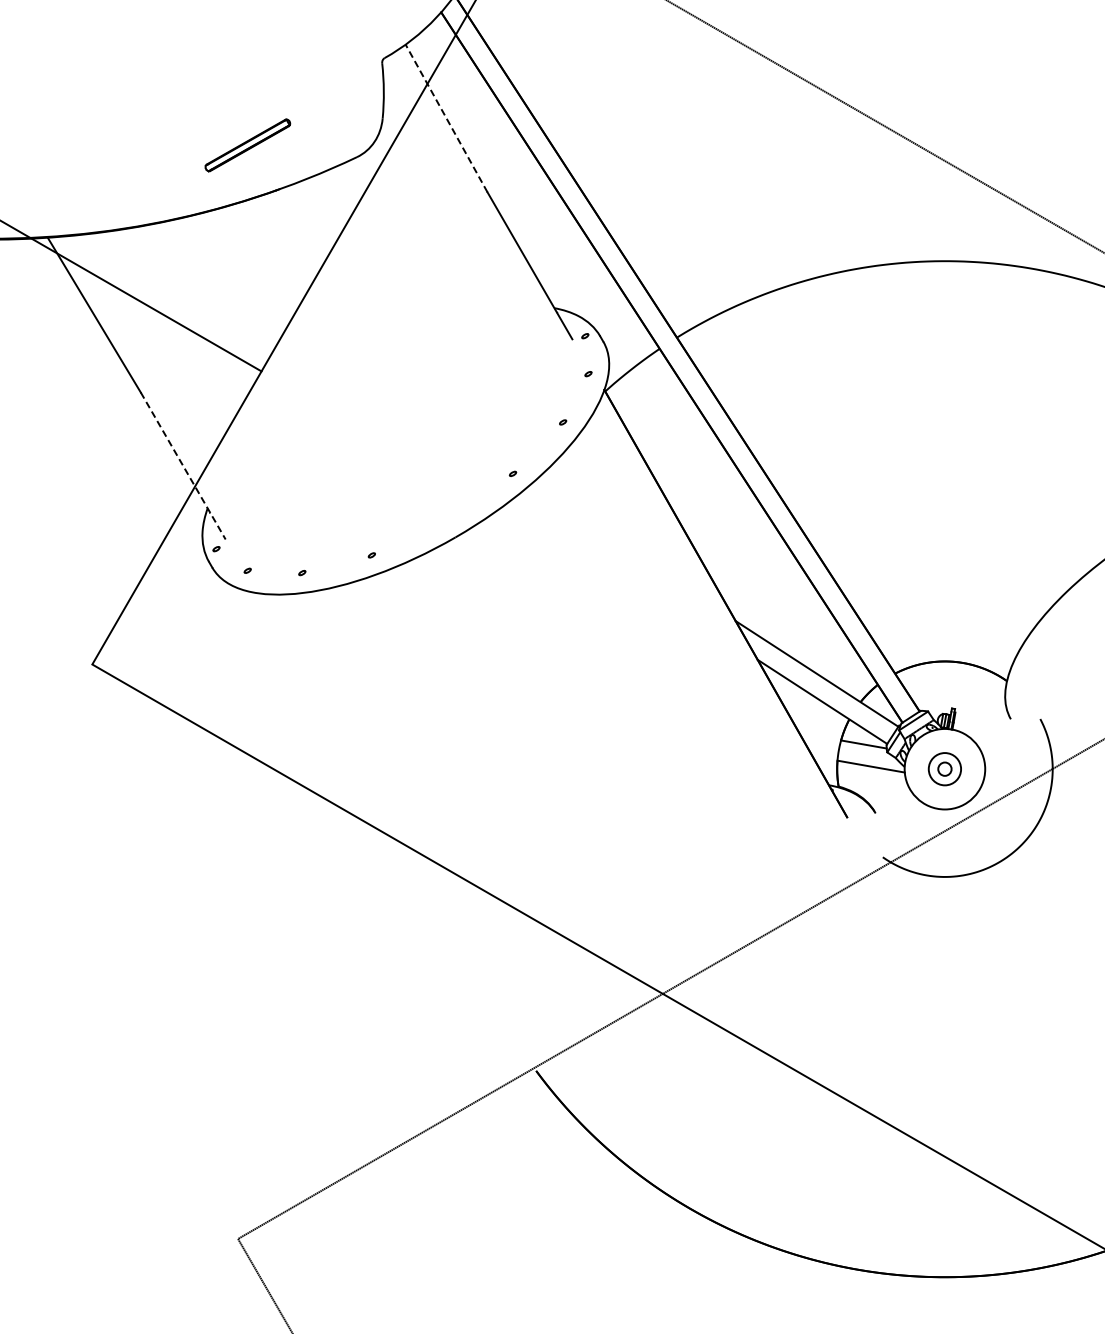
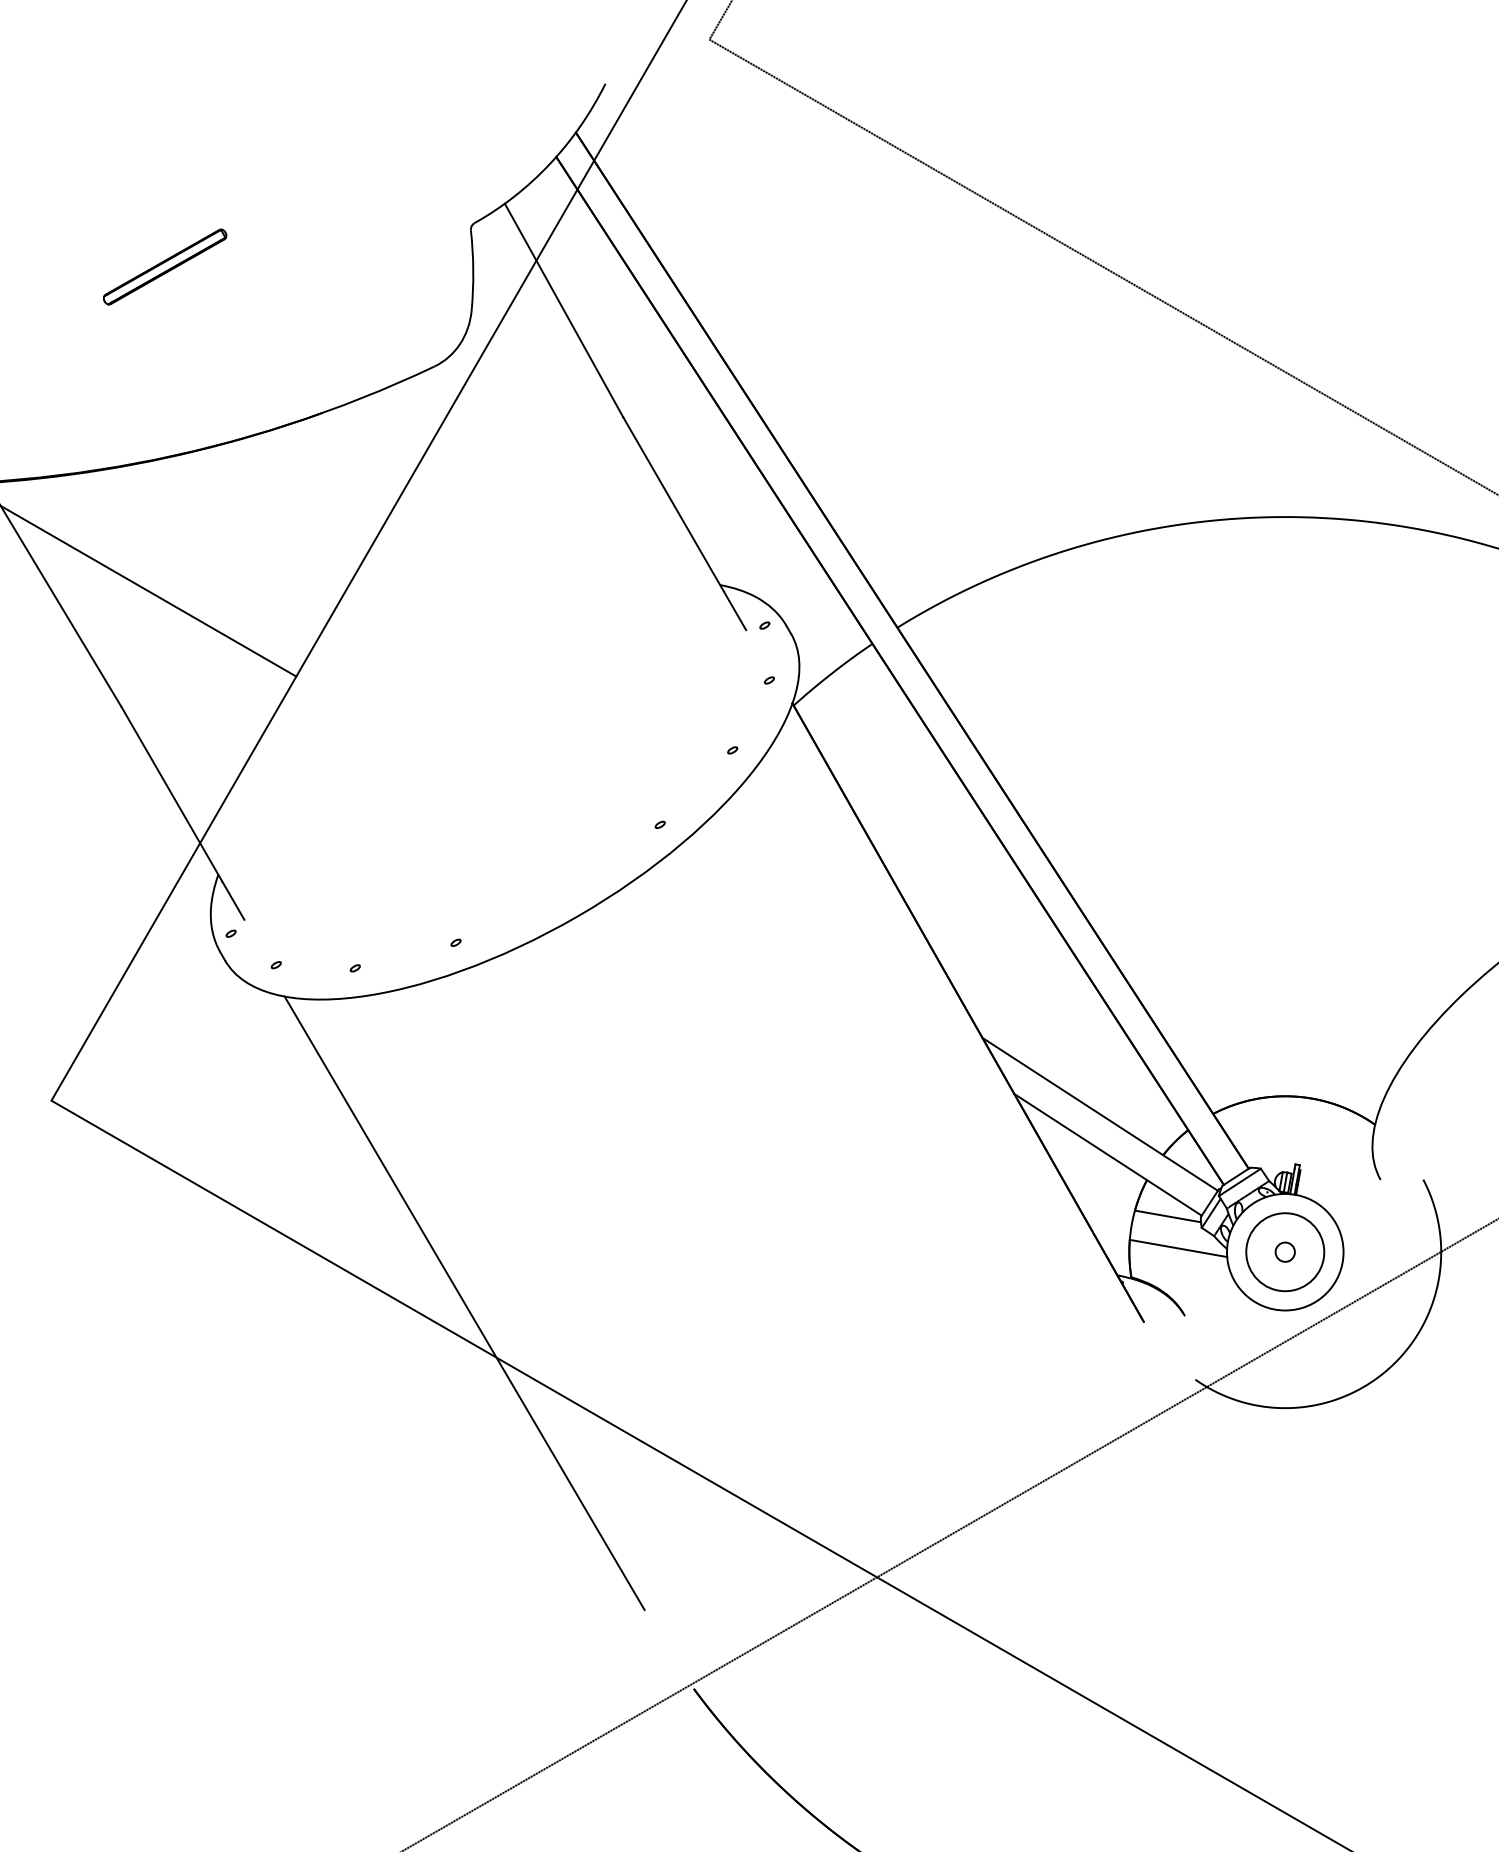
line: (446, 118) -> (563, 310), dashed -> solid
part: (247, 145) -> (164, 267), moved
line: (183, 466) -> (183, 814), dashed -> solid
circle: (944, 769) -> (1284, 1252), size x1.67
line: (377, 804) -> (464, 1303), added

